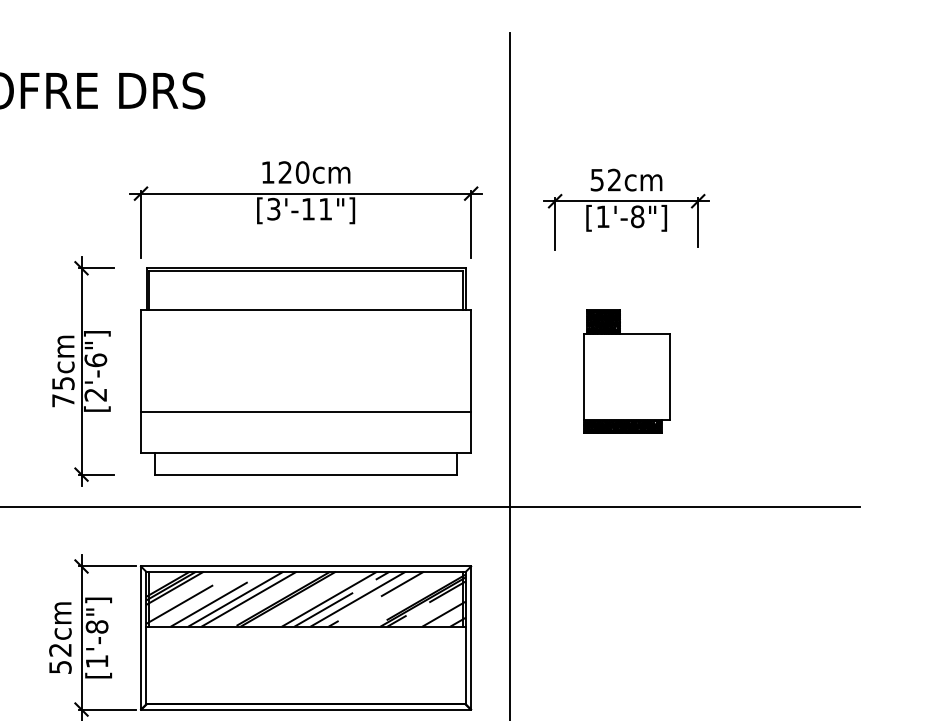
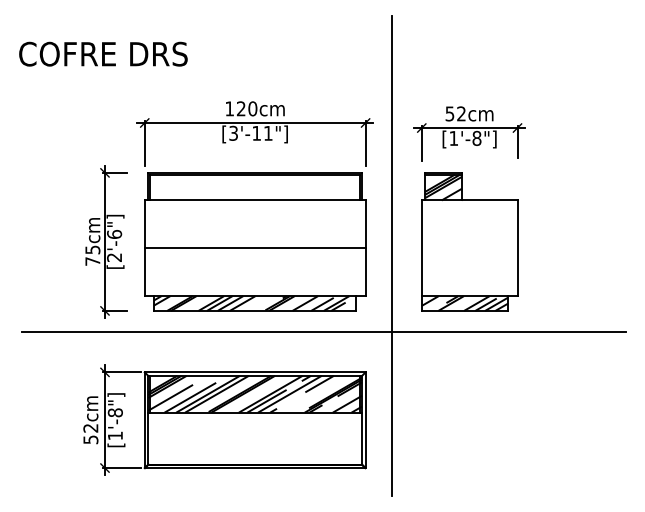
part: (626, 370) -> (469, 241), size x1.67
line: (305, 412) -> (254, 248), moved
hatch: (305, 463) -> (254, 303), added

